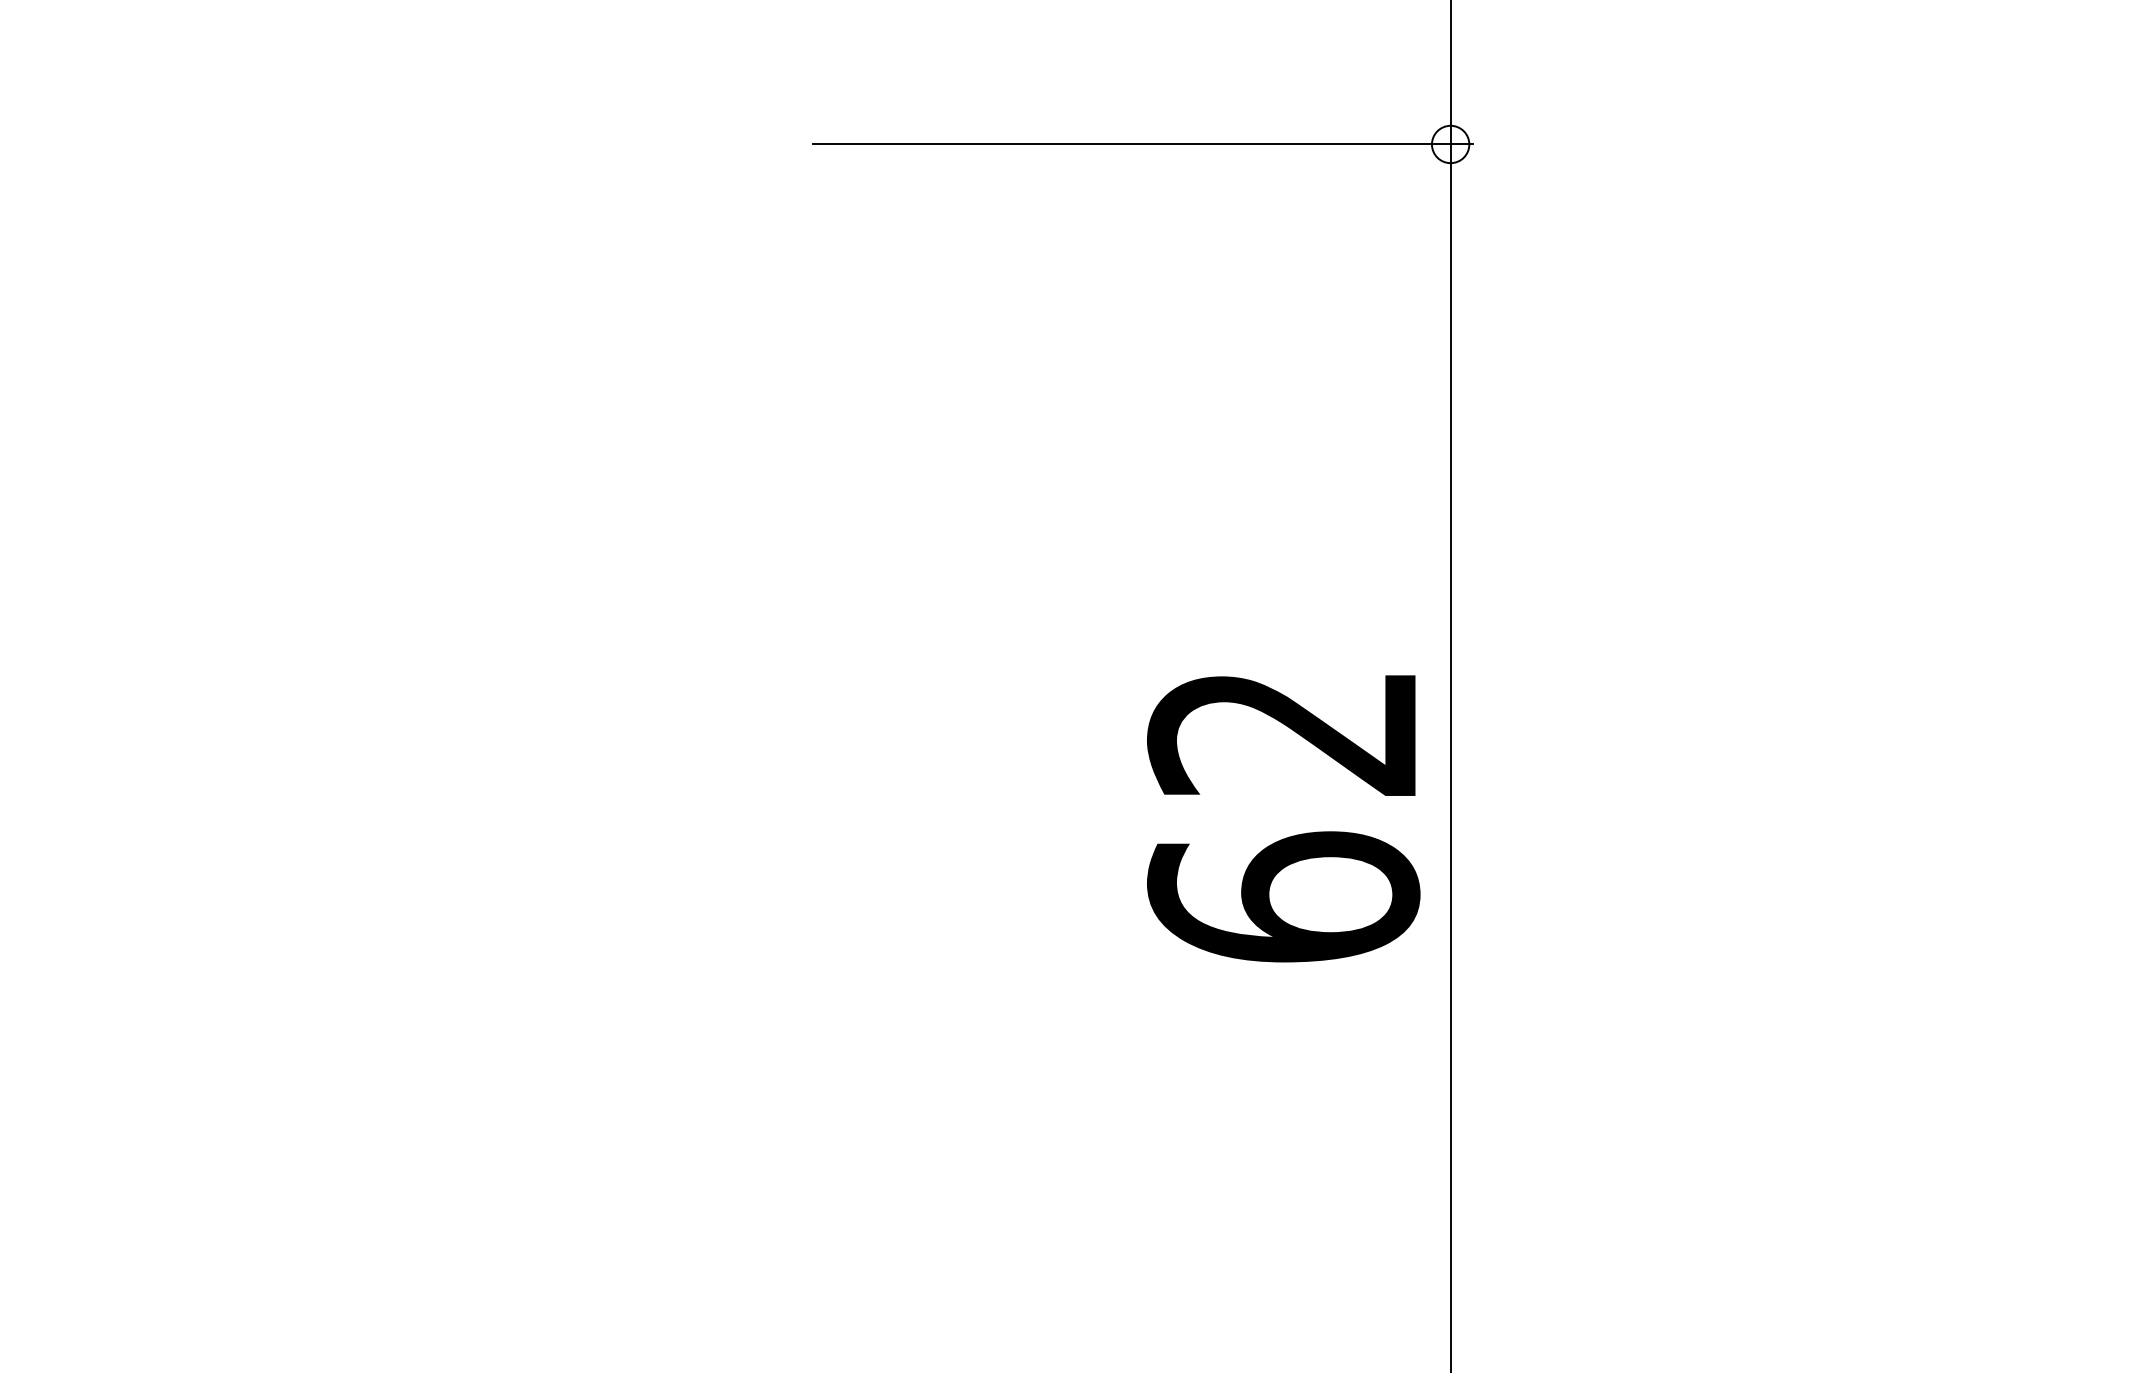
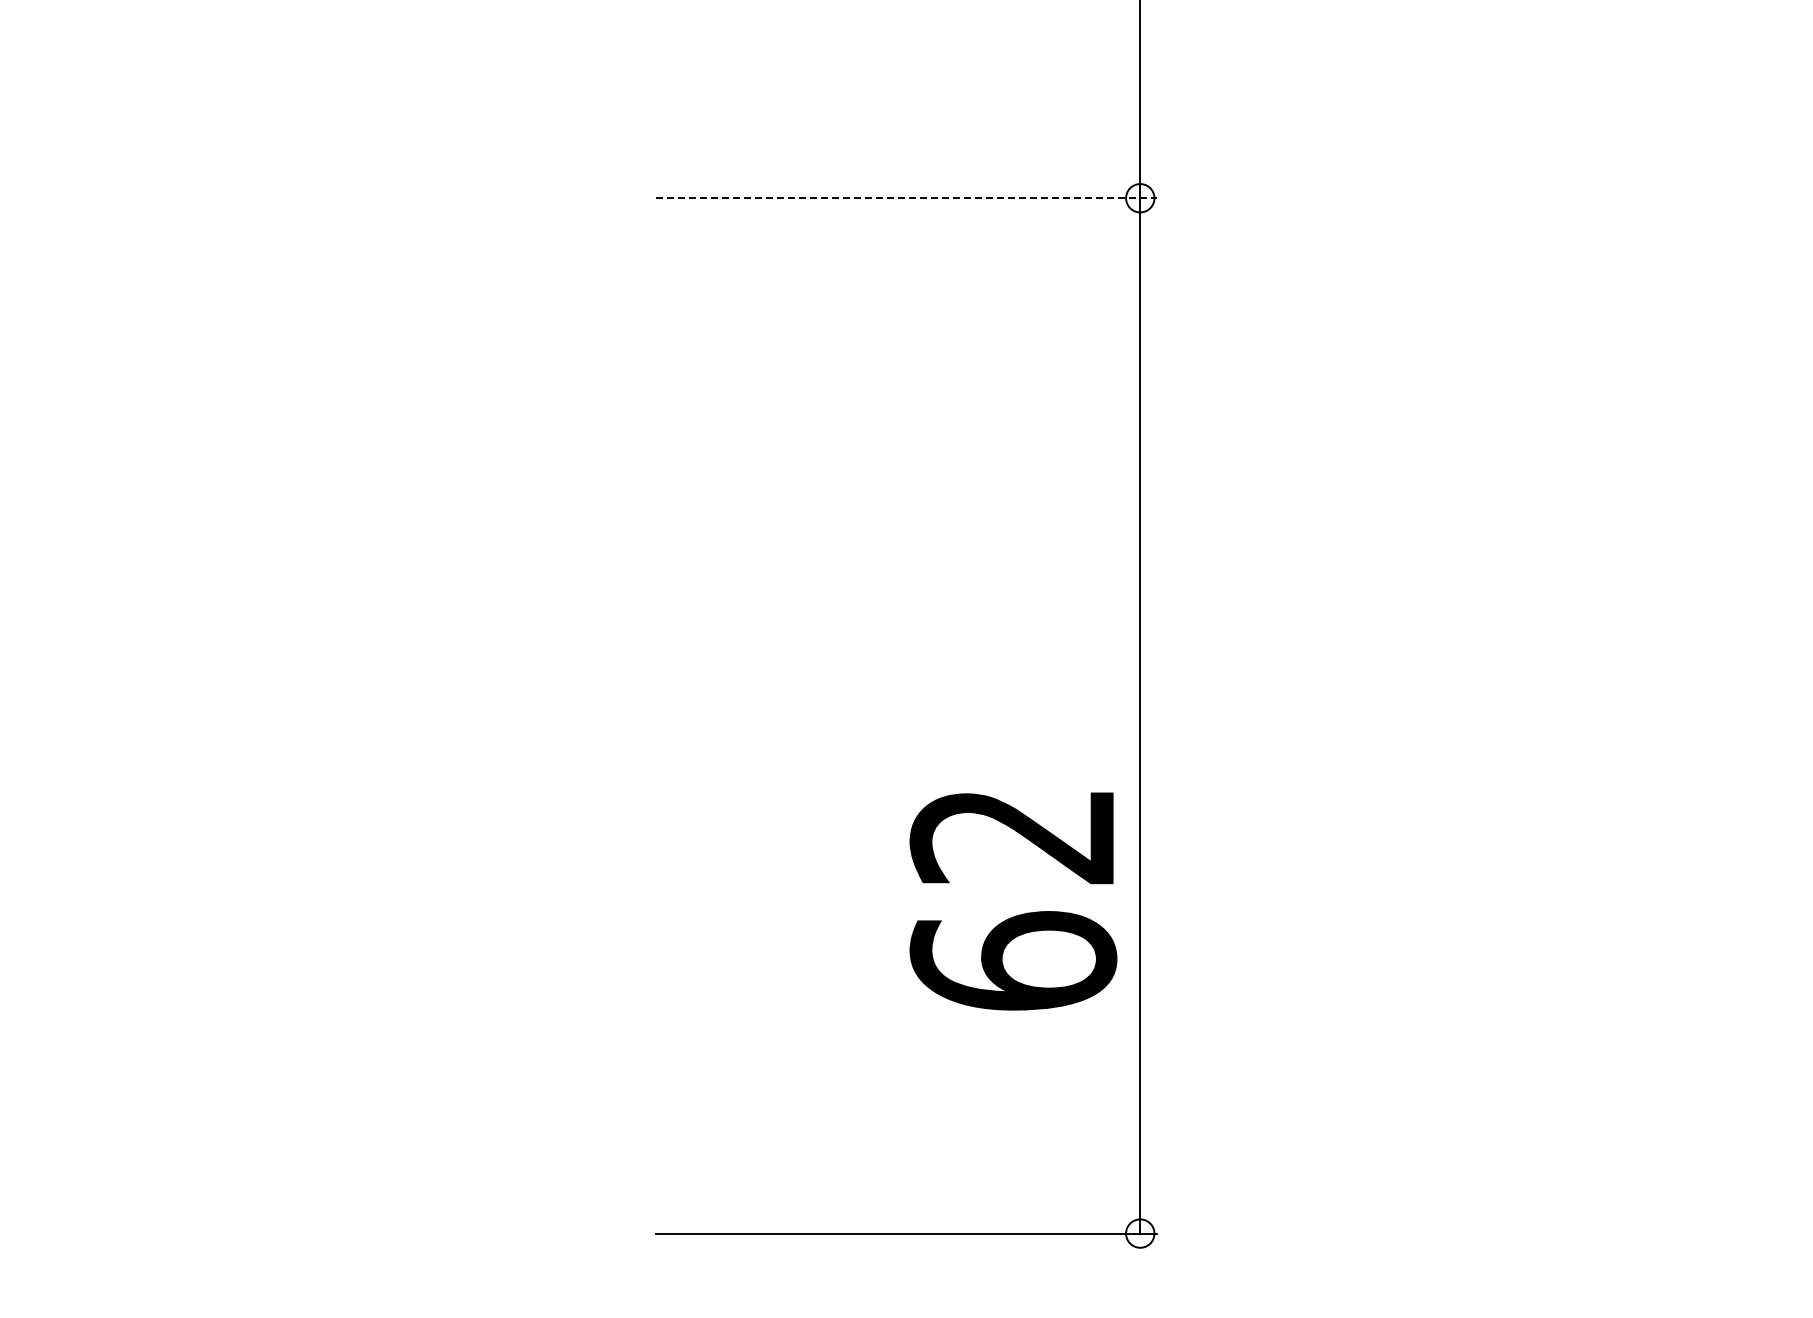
line: (1142, 144) -> (906, 198), solid -> dashed
text: (1283, 818) -> (1013, 901), moved

